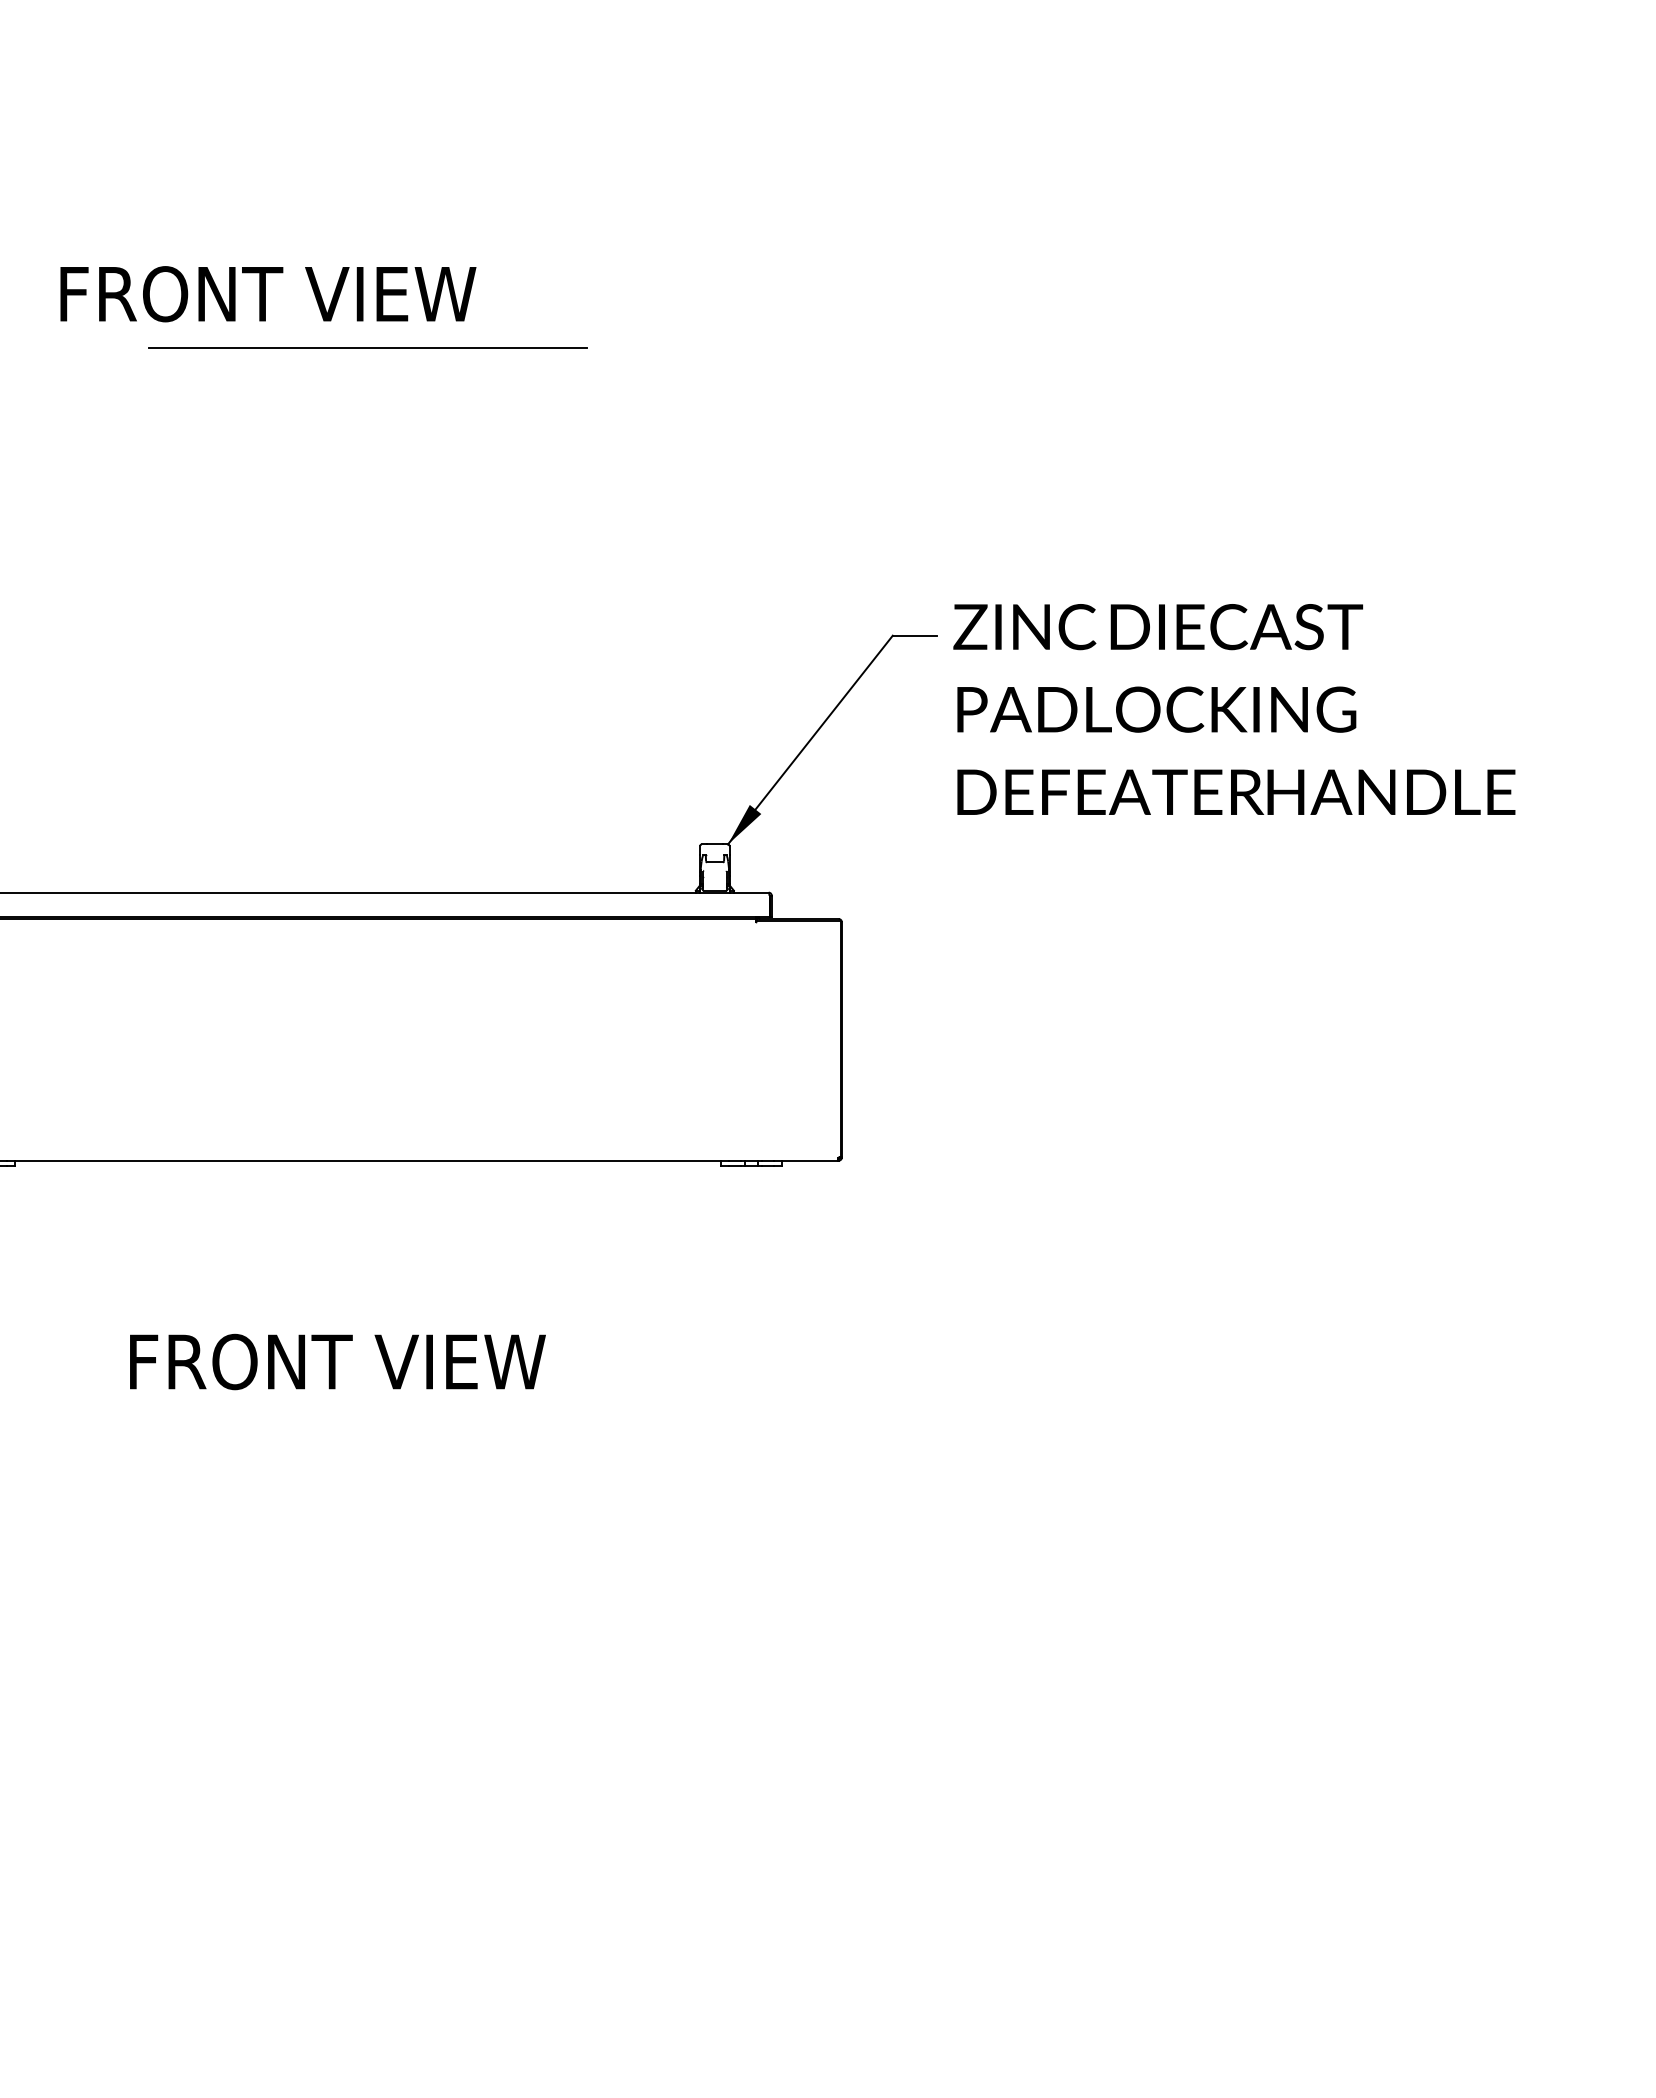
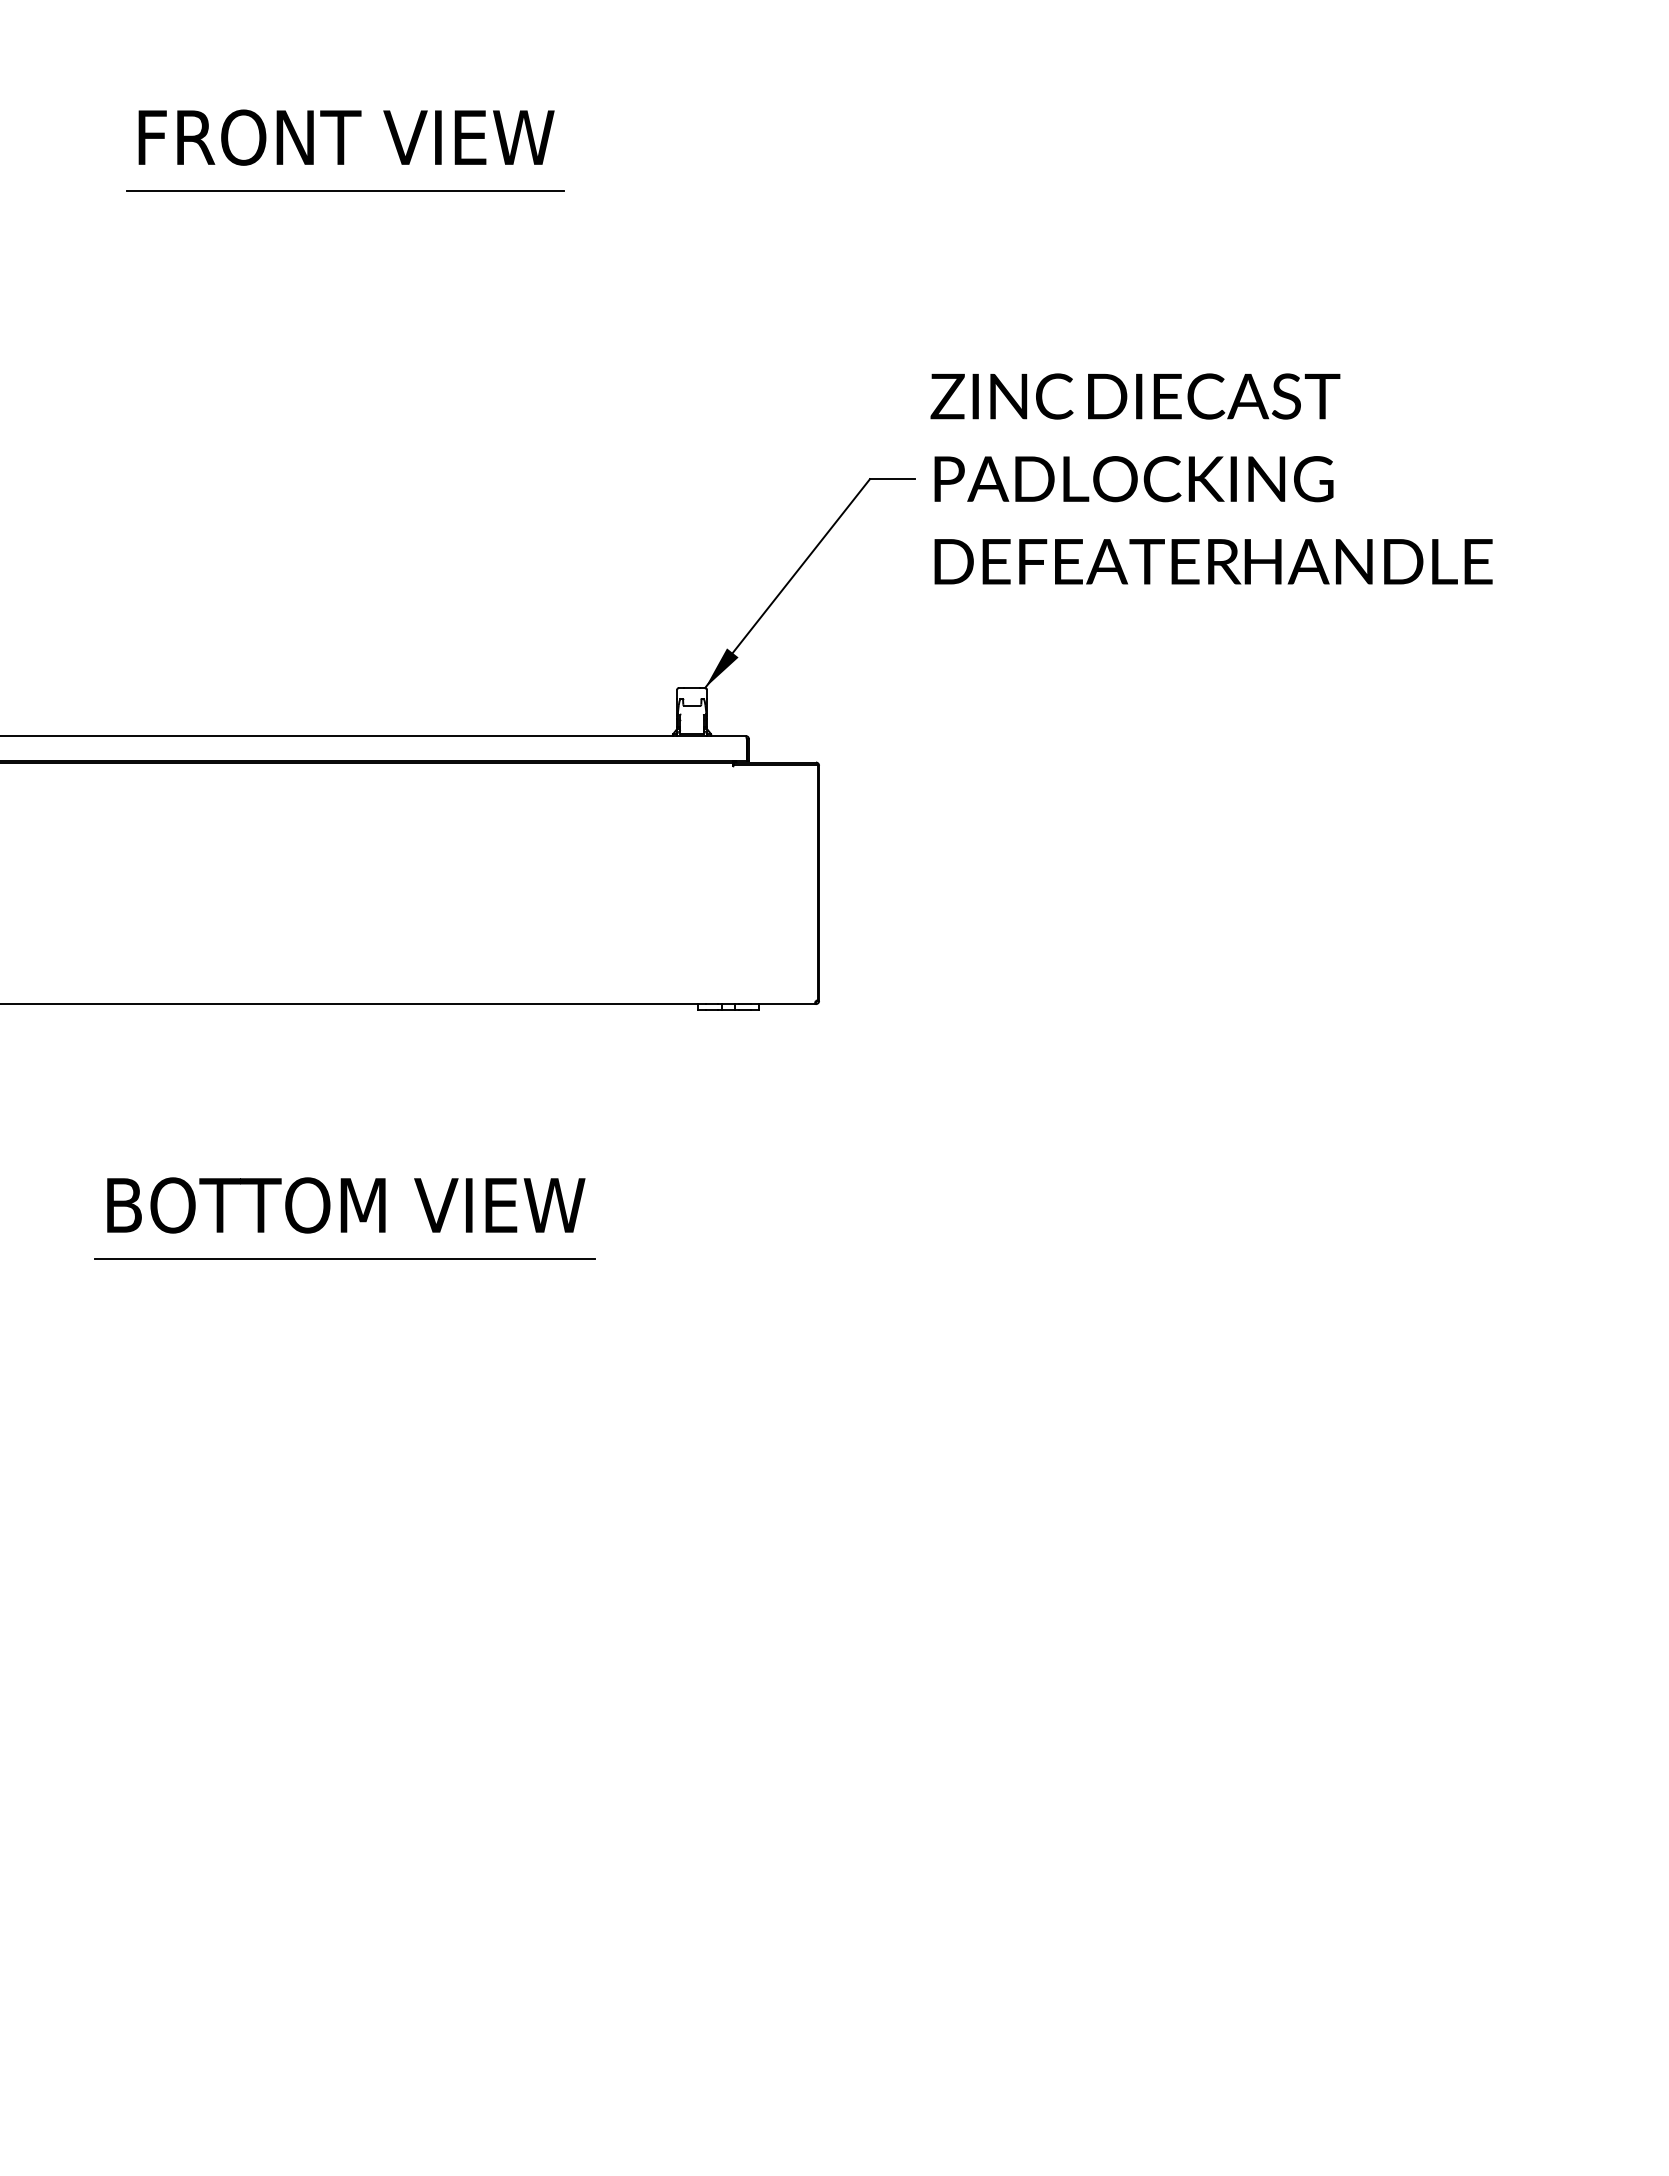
text: (268, 294) -> (346, 137), moved
text: (1234, 709) -> (1211, 478), moved
text: (372, 1362) -> (349, 1205), FRONT VIEW -> BOTTOM VIEW
line: (368, 1416) -> (345, 1259), added

